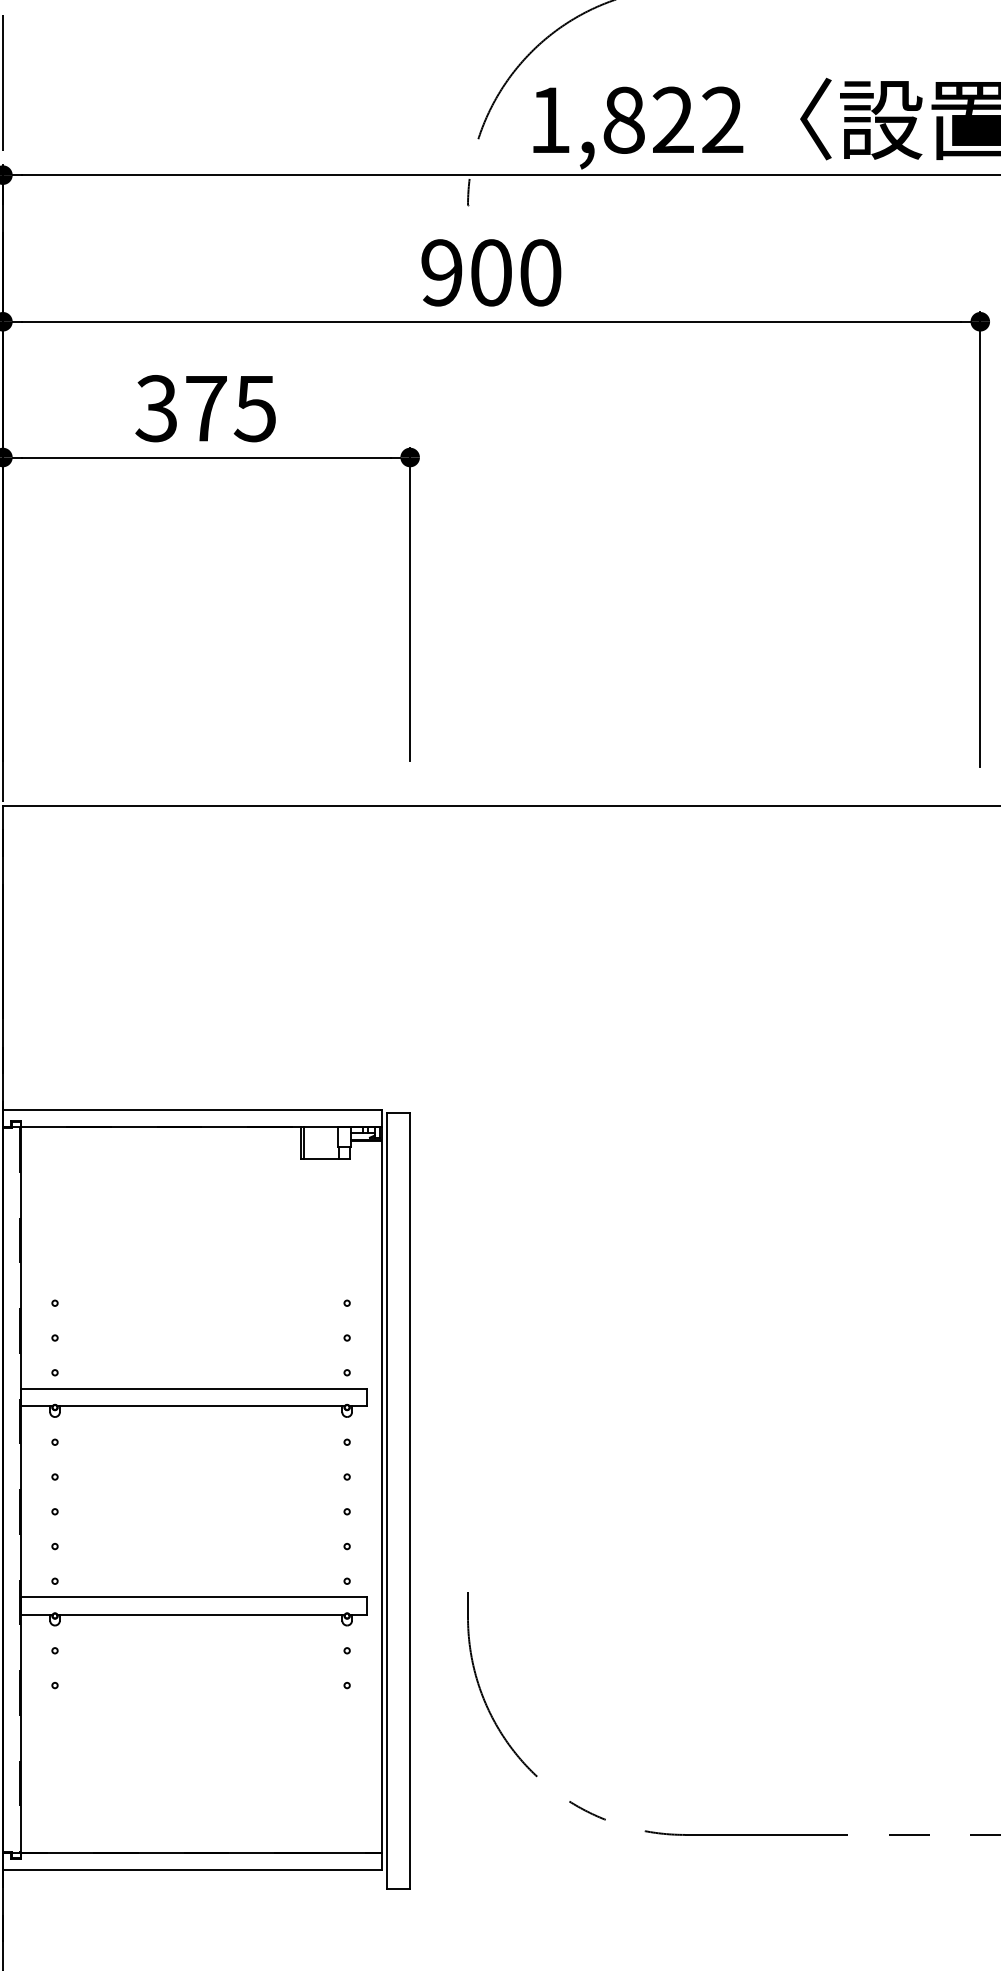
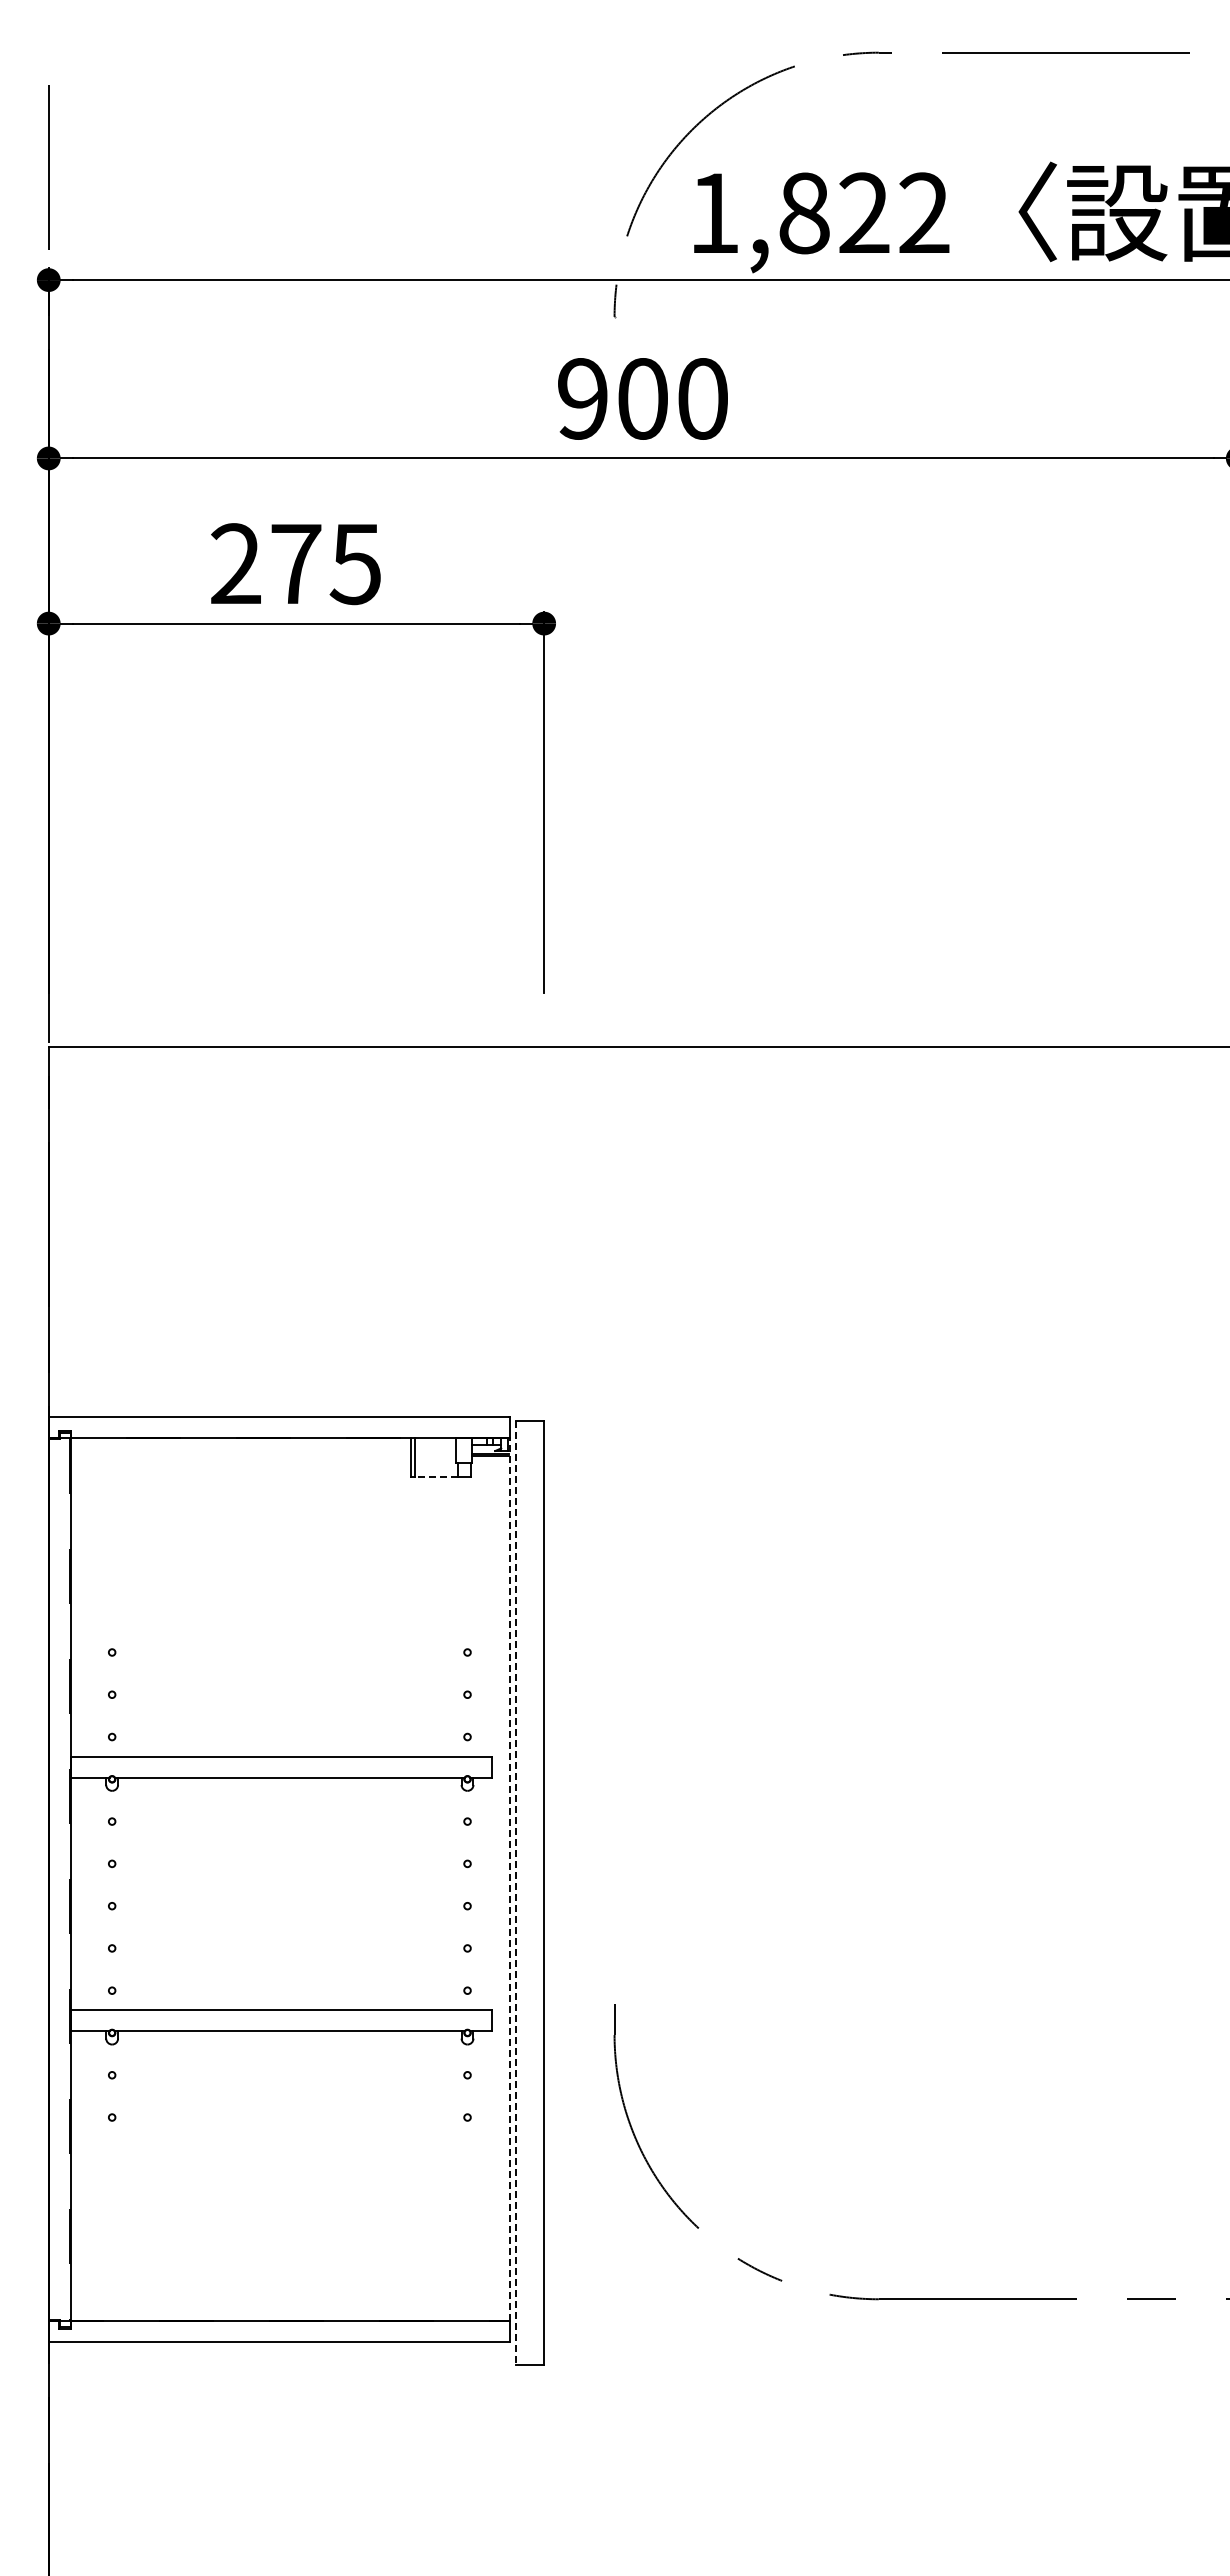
text: (155, 408) -> (234, 564), 375 -> 275
line: (321, 1158) -> (436, 1476), solid -> dashed
line: (381, 1489) -> (509, 1879), solid -> dashed
line: (387, 1500) -> (516, 1892), solid -> dashed

